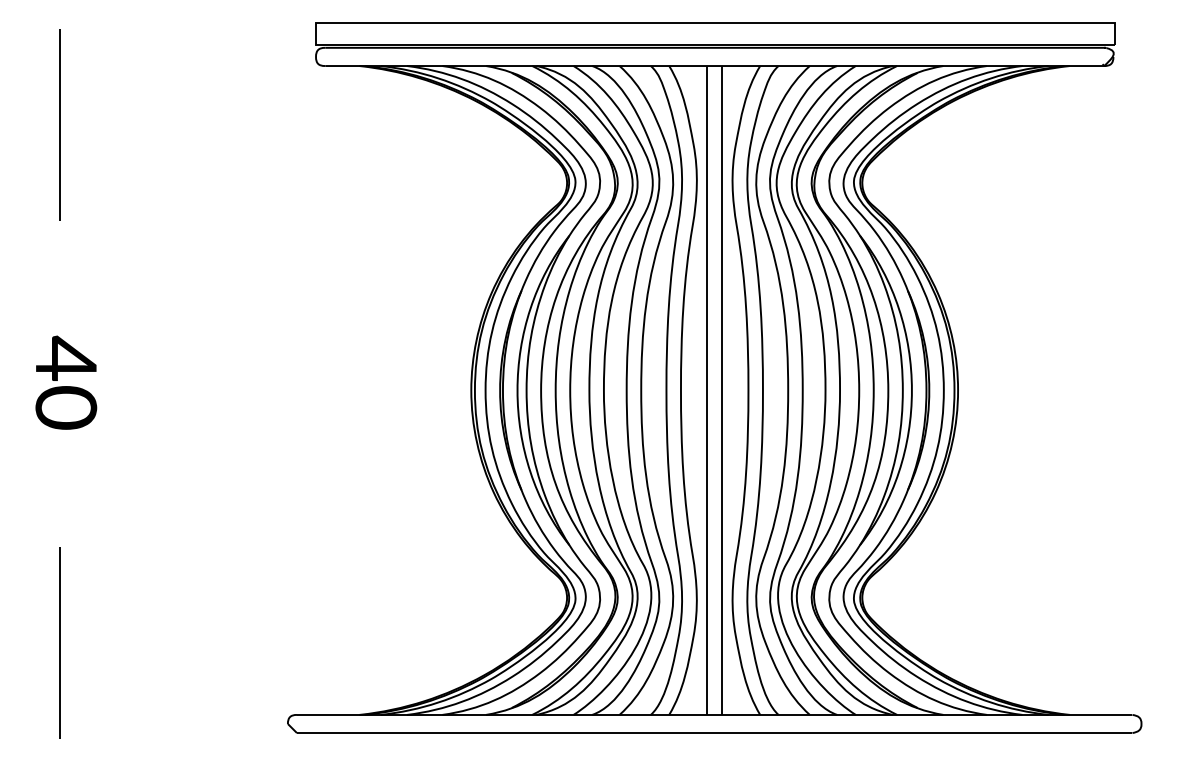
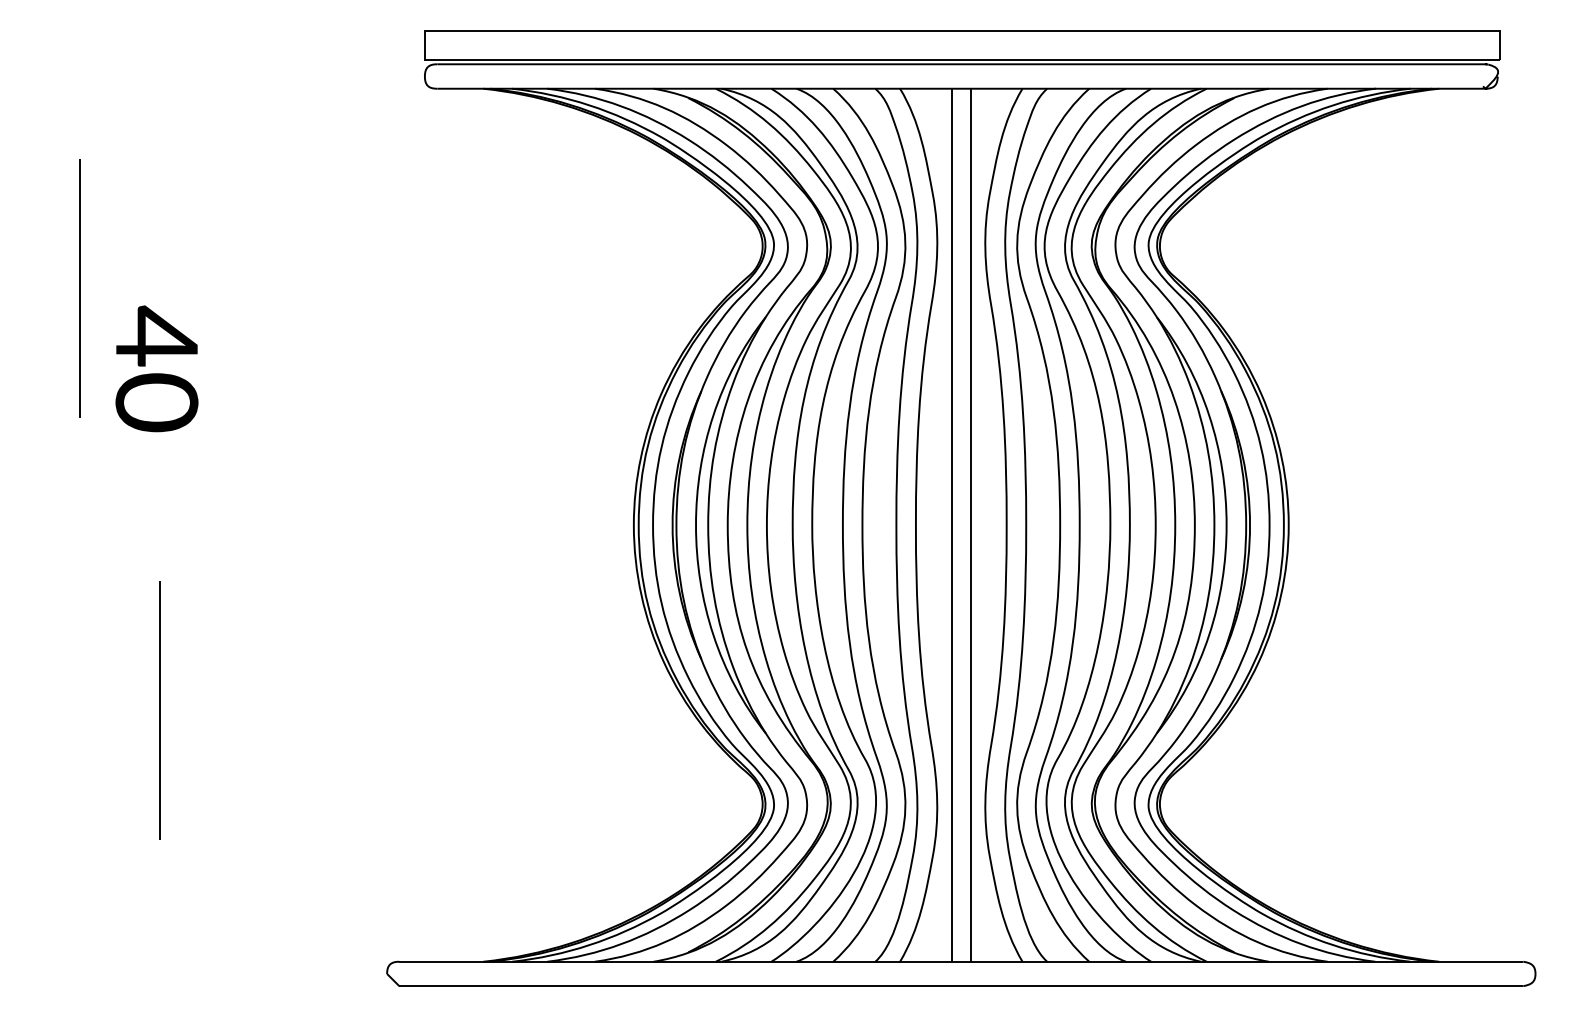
line: (59, 125) -> (79, 288), moved
text: (65, 382) -> (156, 368), moved
line: (59, 642) -> (159, 710), moved

